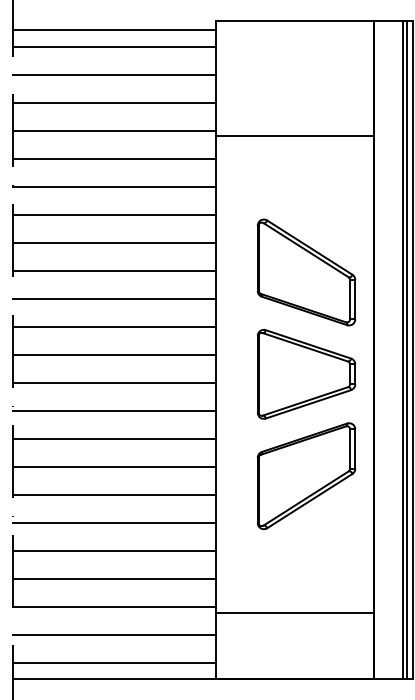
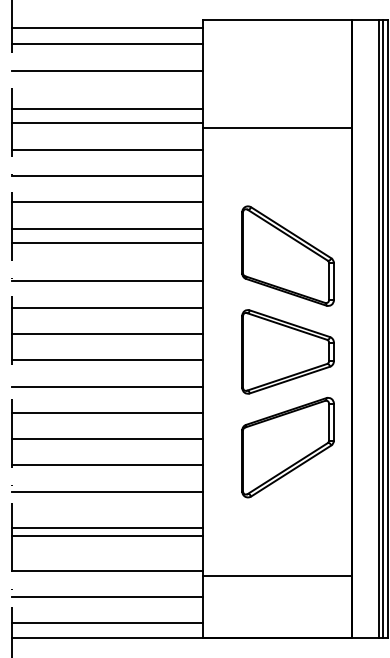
line: (114, 103) -> (107, 109), moved
line: (114, 271) -> (107, 242), moved
line: (114, 551) -> (107, 536), moved
line: (114, 579) -> (107, 527), moved

